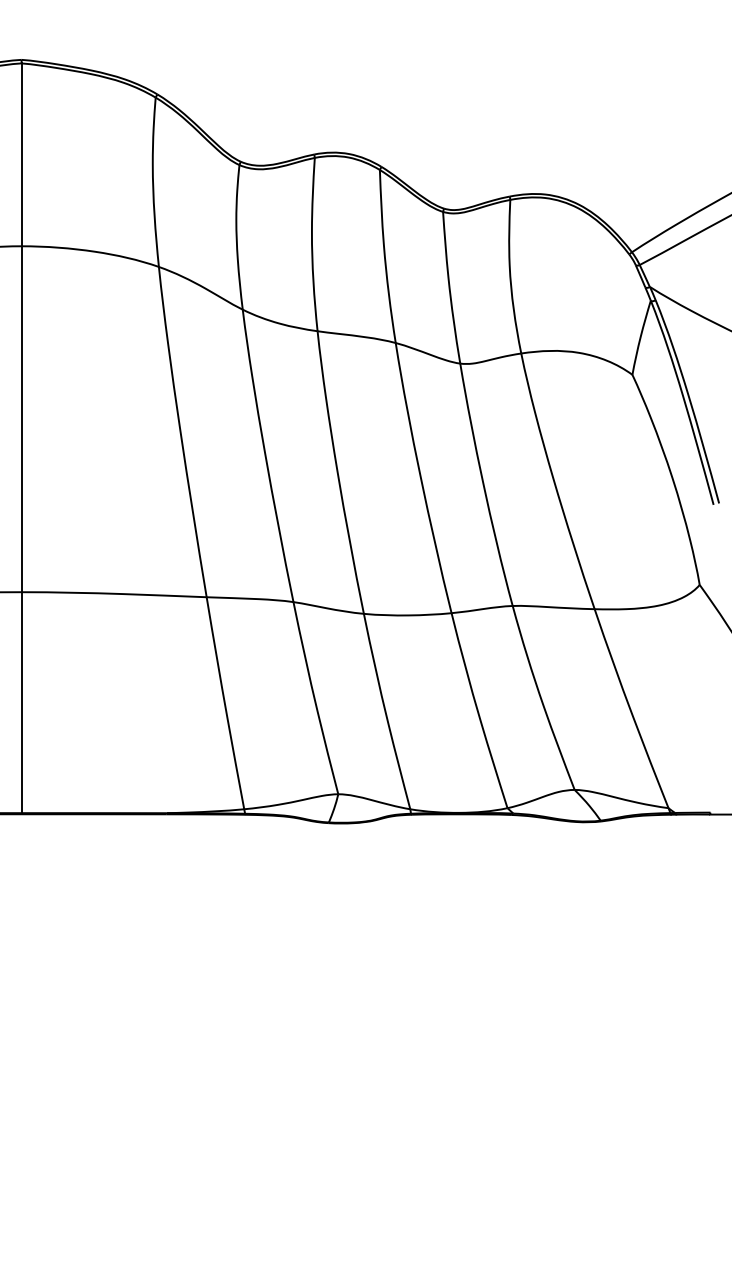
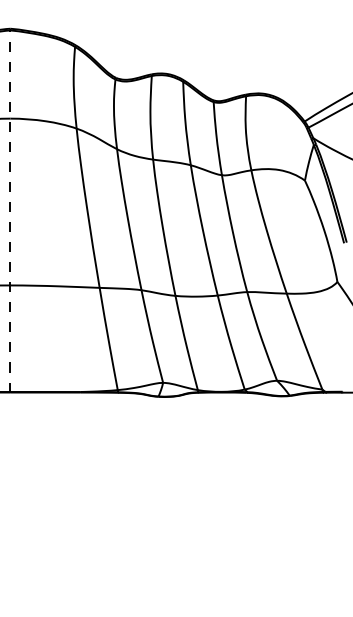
line: (21, 438) -> (10, 211), solid -> dashed

